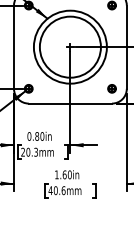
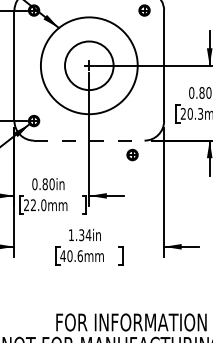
circle: (69, 46) -> (88, 65), size x0.6
part: (112, 88) -> (132, 154), moved
line: (70, 103) -> (89, 140), solid -> dashed
text: (32, 152) -> (38, 205), 20.3mm -> 22.0mm
text: (67, 175) -> (85, 235), 1.60in -> 1.34in

